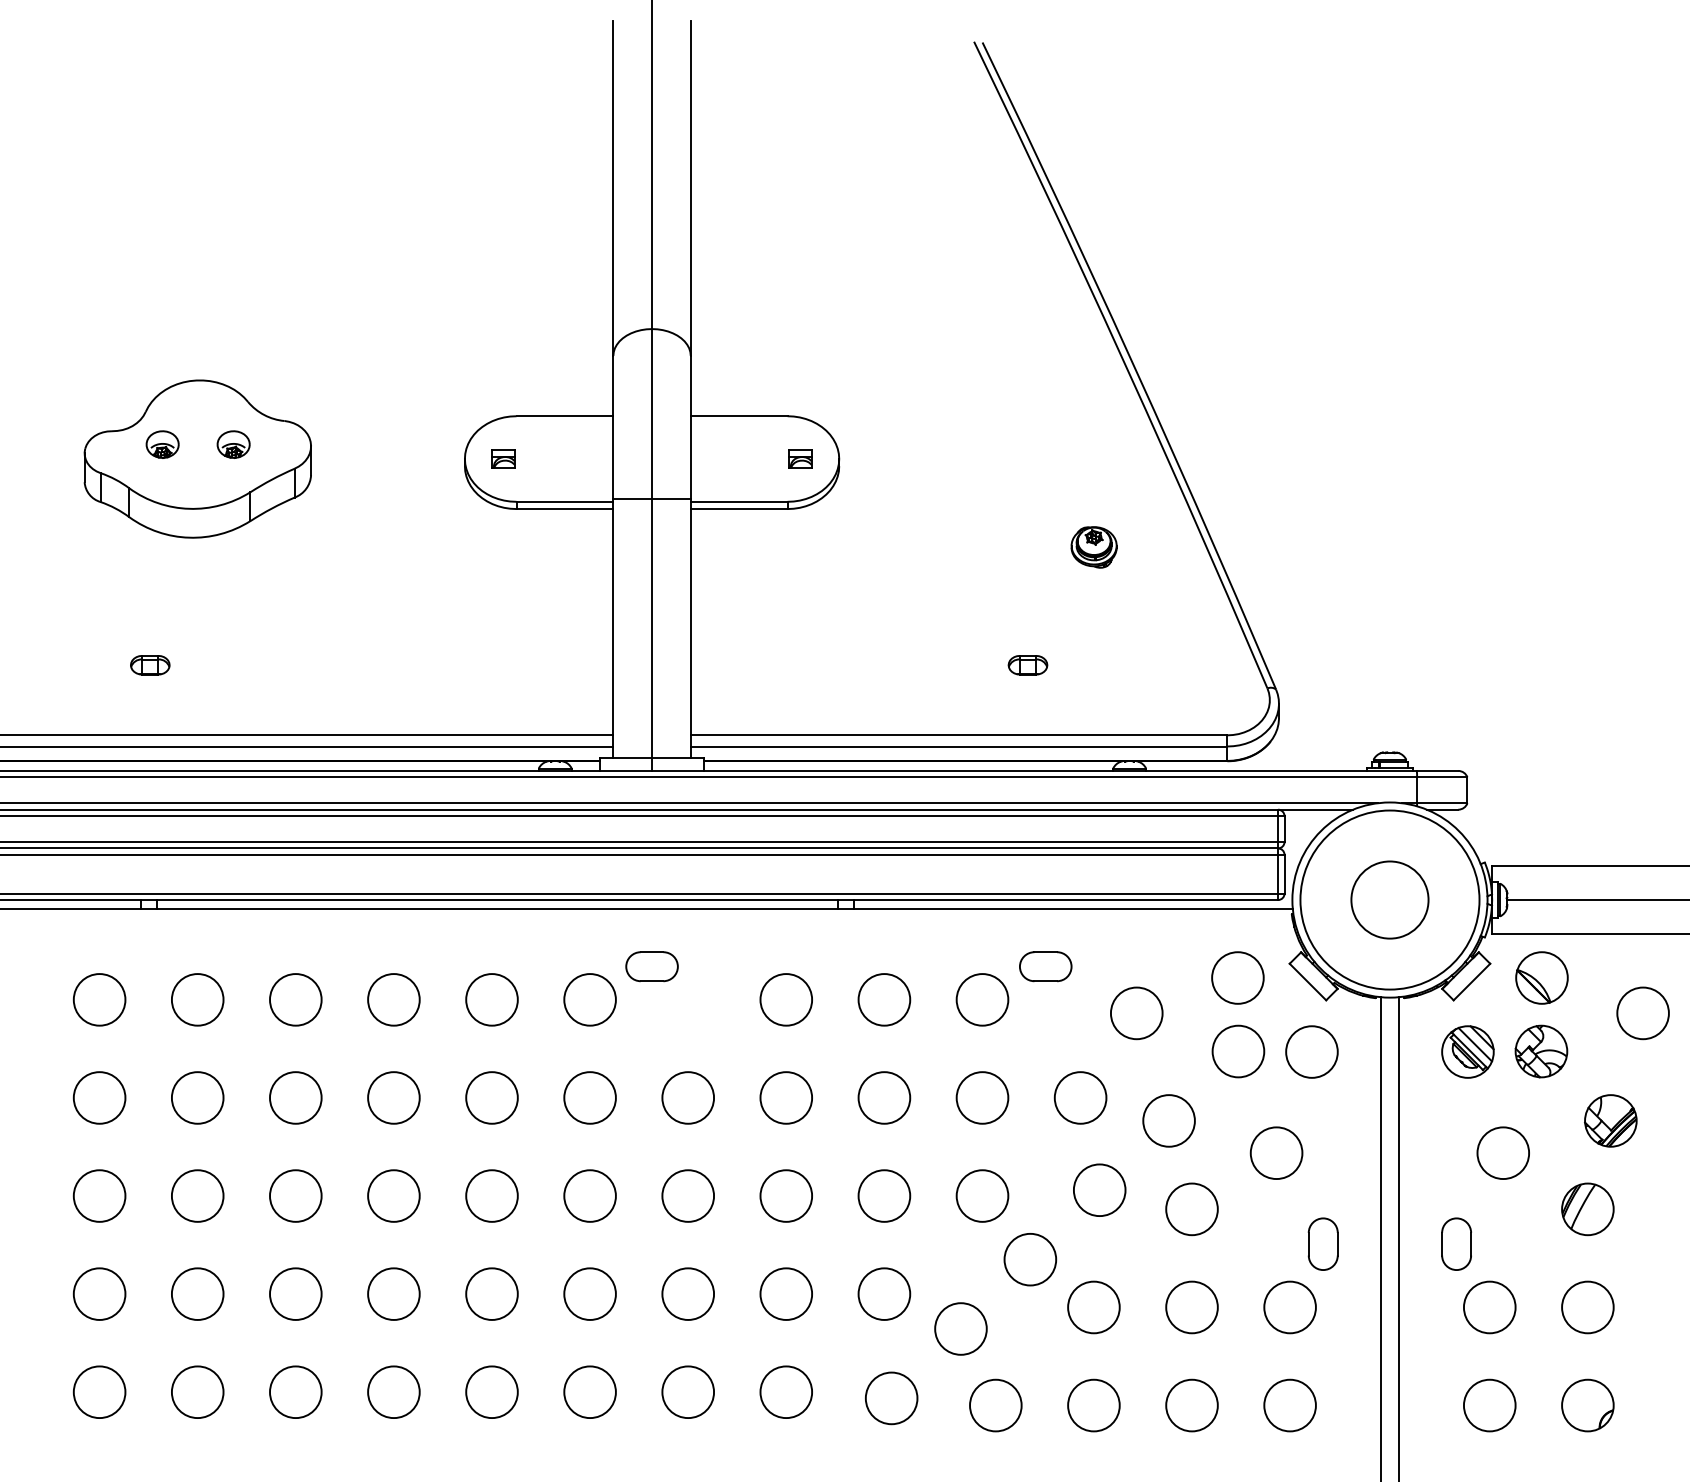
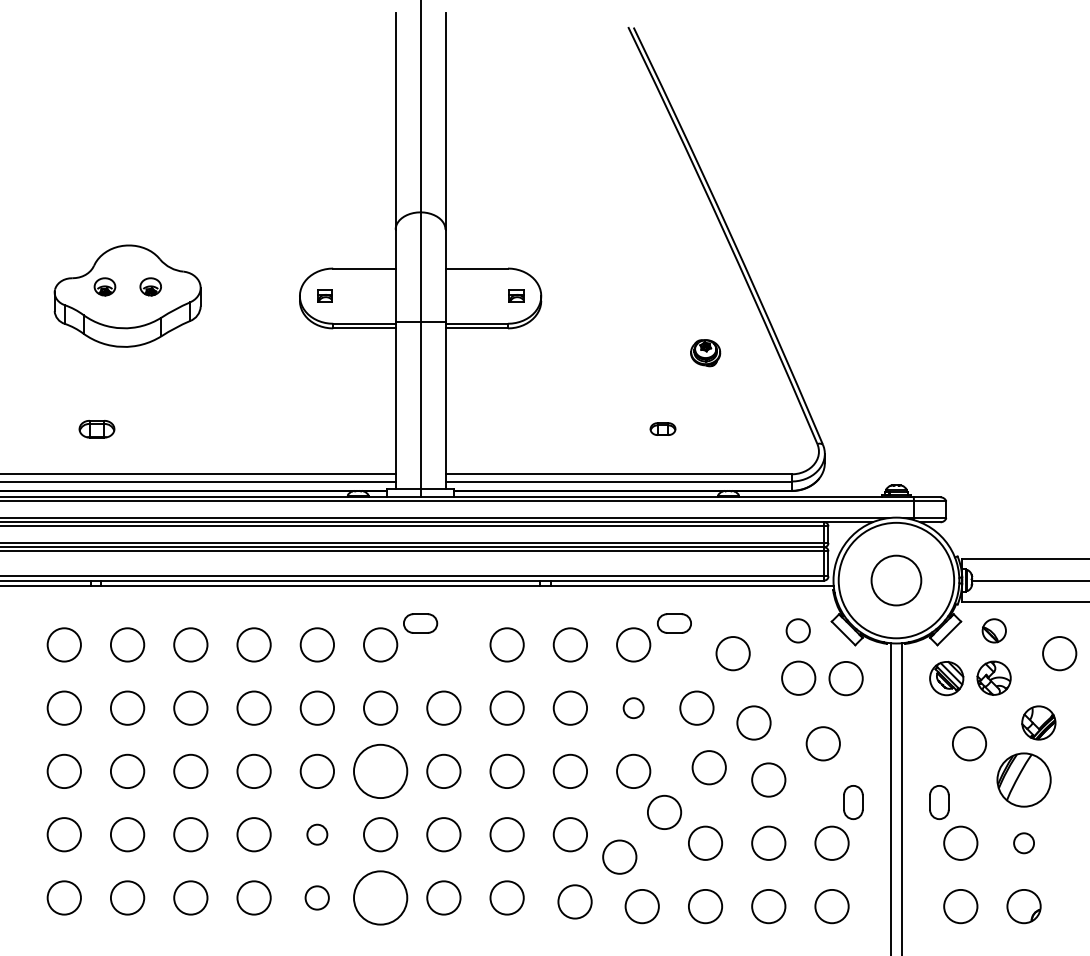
part: (149, 664) -> (96, 428), size x1.4
circle: (1236, 977) -> (797, 630), size x0.7
part: (1540, 977) -> (993, 630), size x0.7
circle: (982, 1096) -> (633, 707), size x0.6
circle: (589, 1196) -> (380, 771), size x1.6
part: (1587, 1208) -> (1023, 779), size x1.6
circle: (492, 1293) -> (317, 834), size x0.6
circle: (1587, 1306) -> (1023, 842), size x0.6
circle: (490, 1391) -> (316, 897), size x0.7
circle: (589, 1391) -> (380, 897), size x1.6

